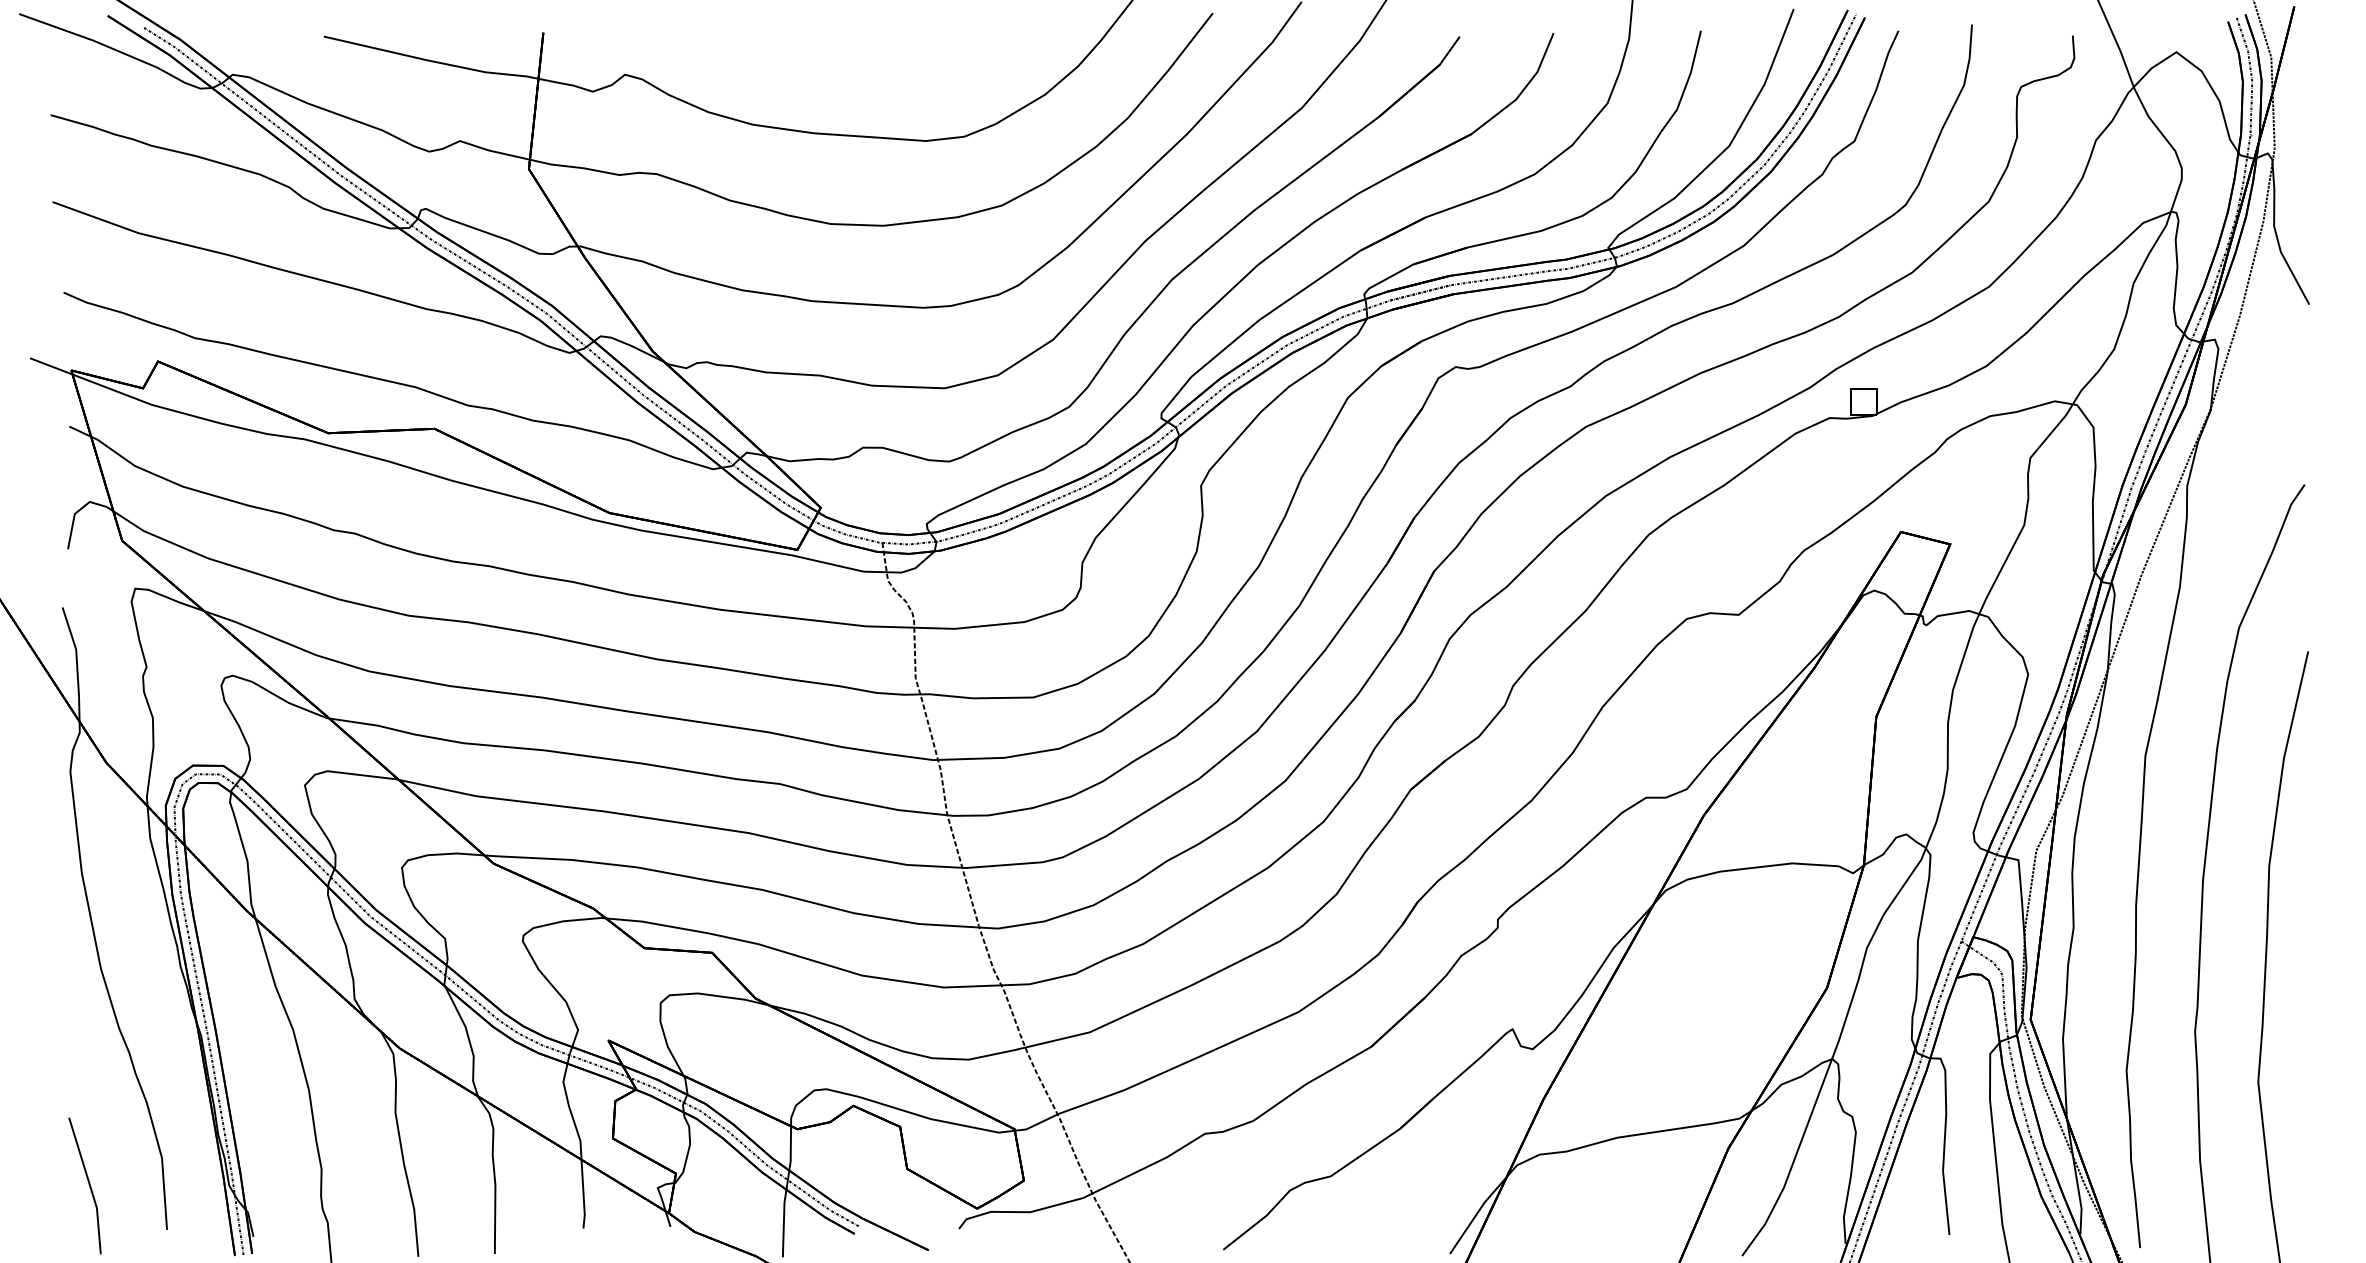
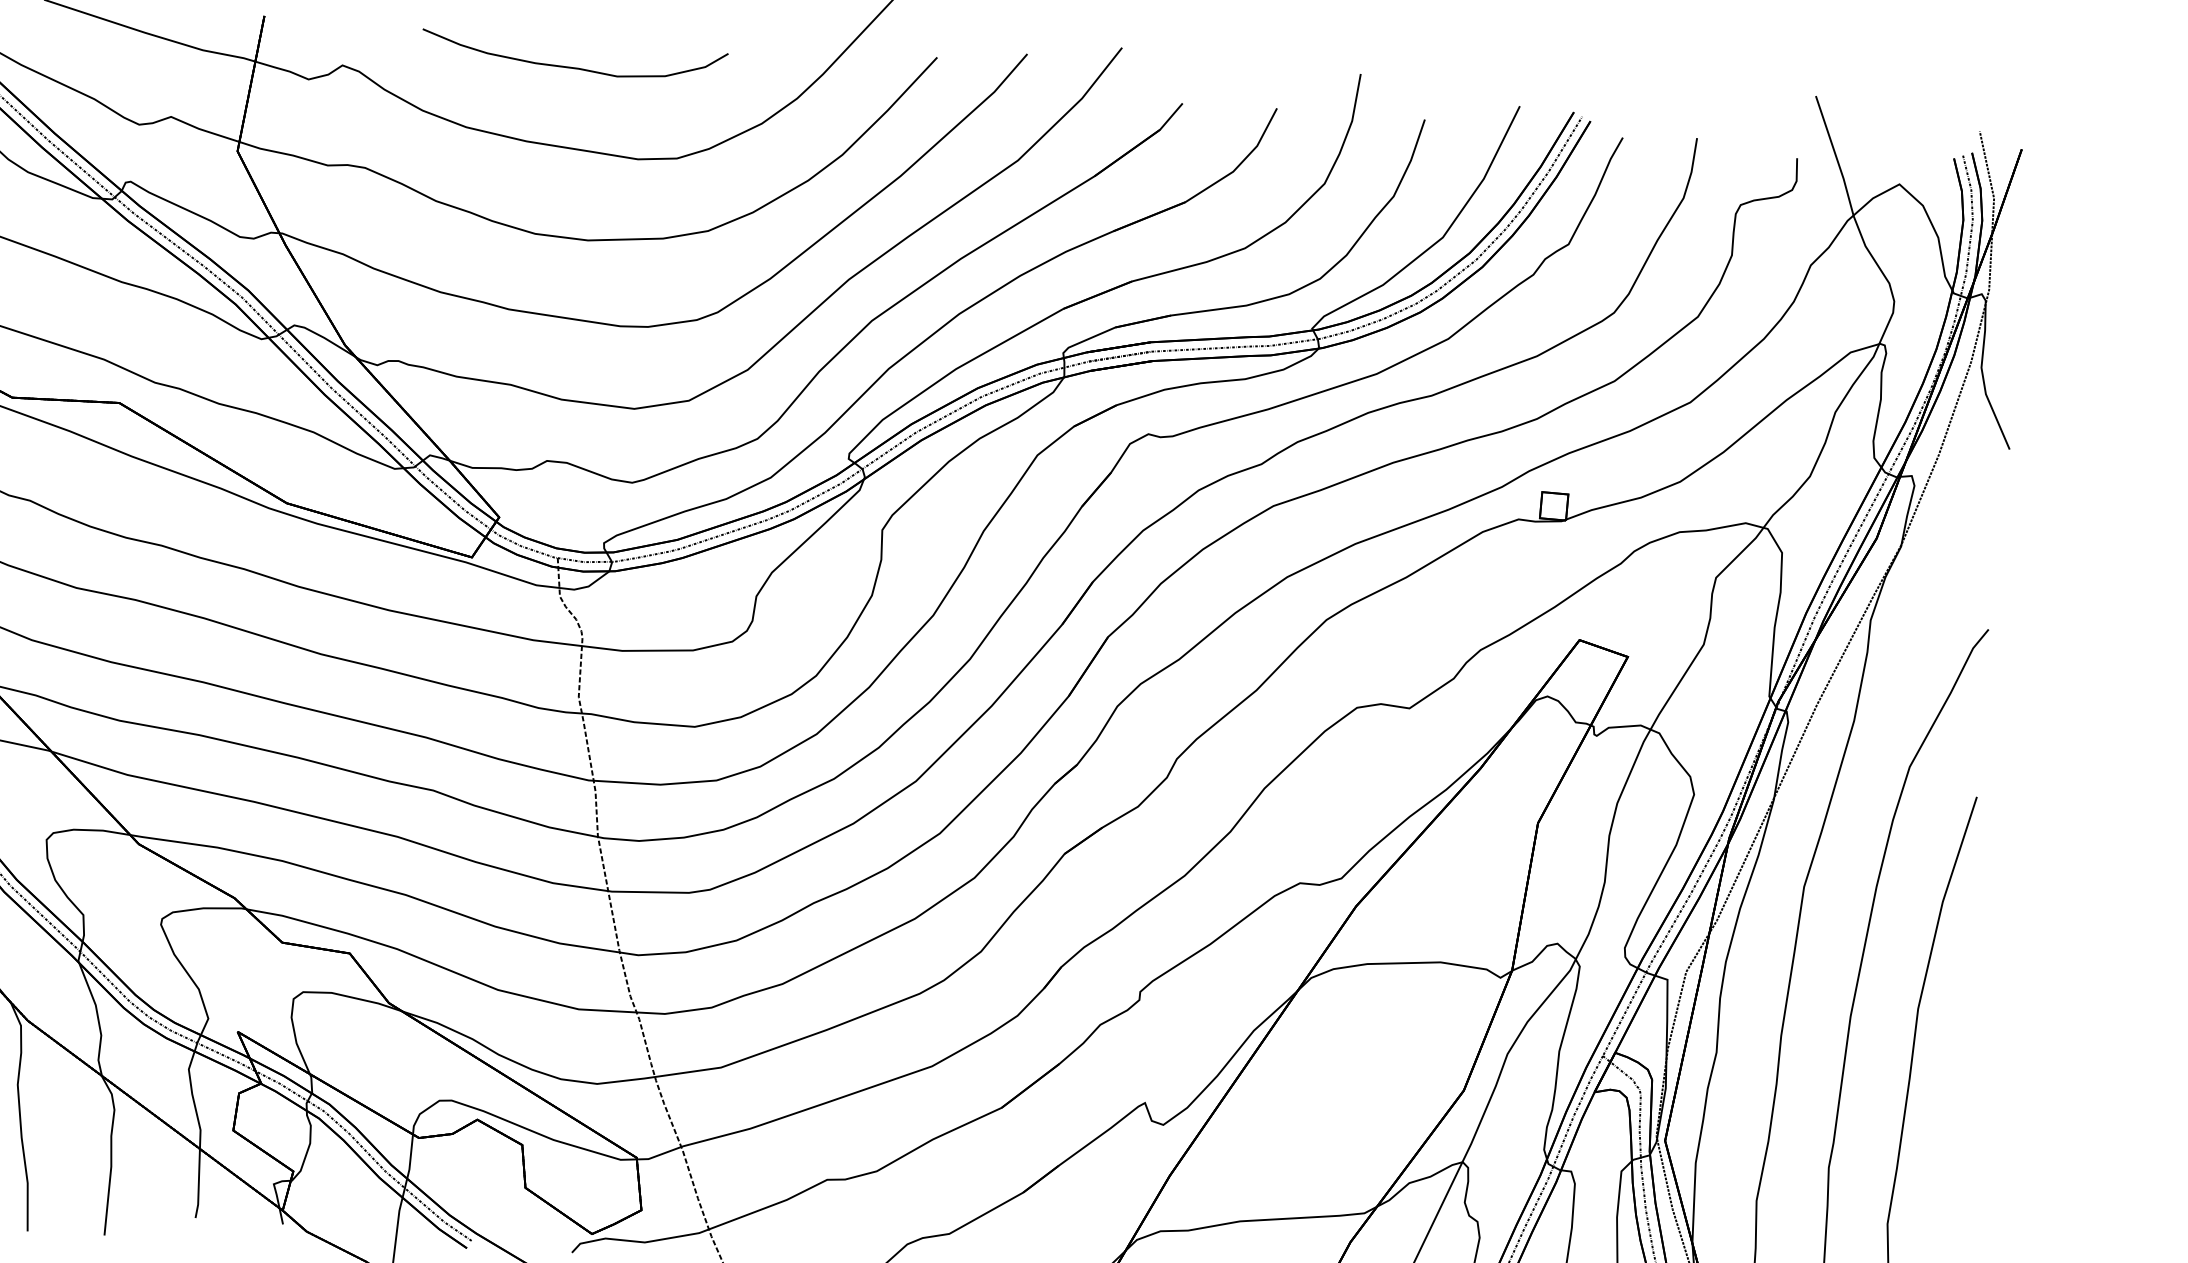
part: (853, 55) -> (573, 67), added

